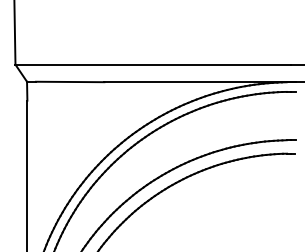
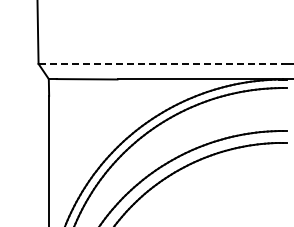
line: (153, 64) -> (161, 63), solid -> dashed

